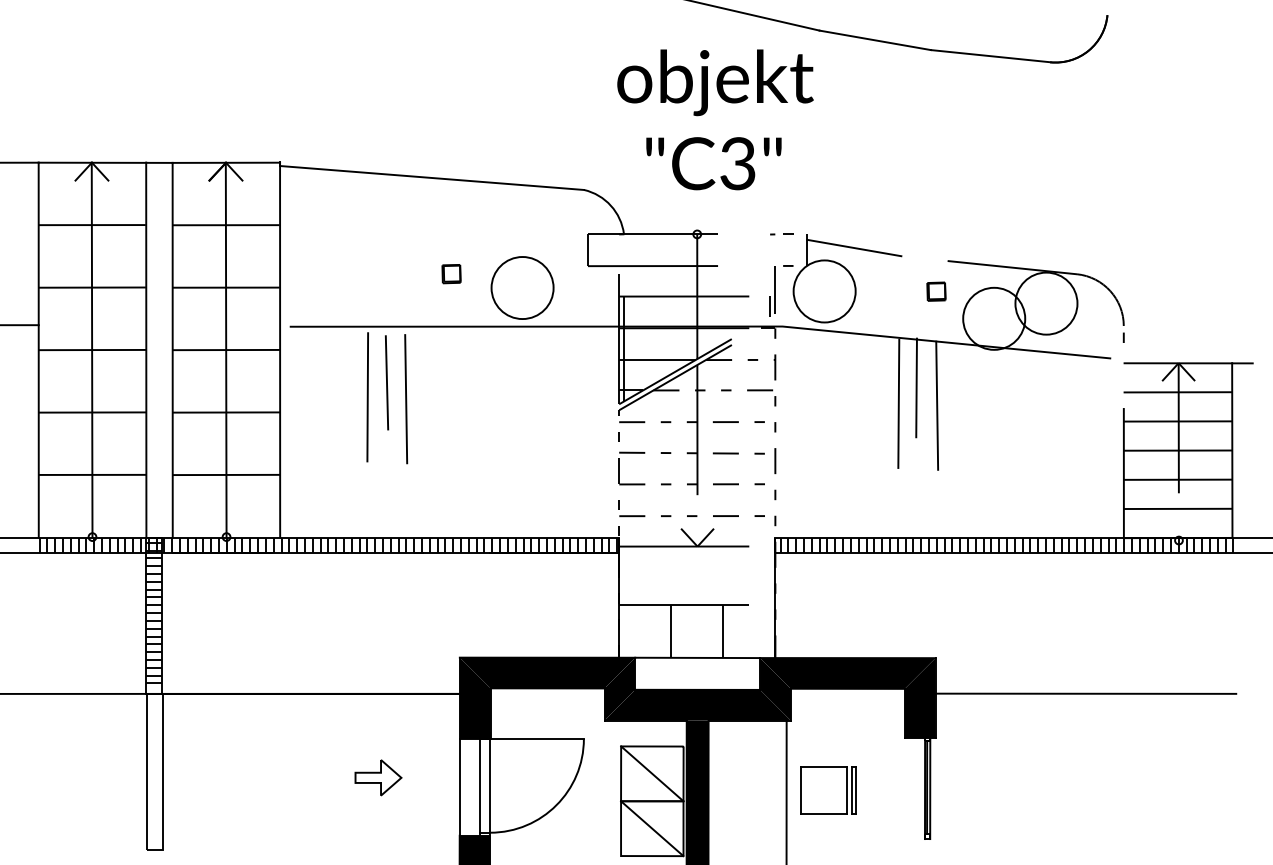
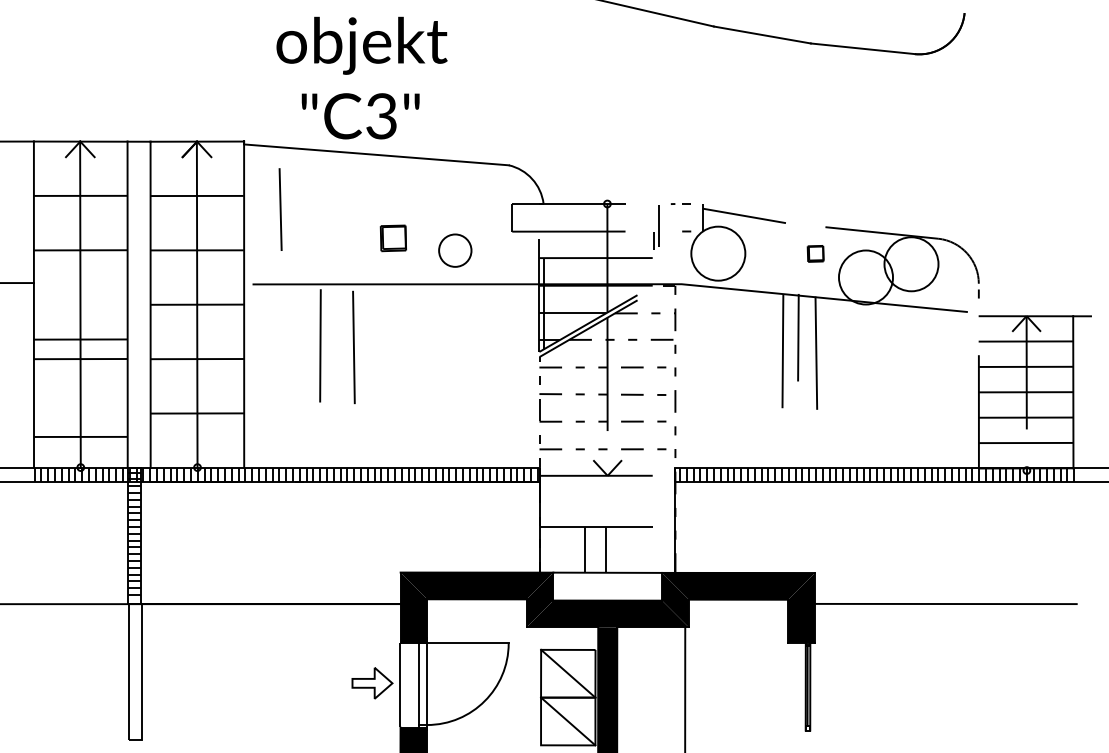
text: (715, 119) -> (362, 77), moved
part: (451, 274) -> (393, 238), size x1.6
circle: (522, 288) -> (455, 251), size x0.6
part: (772, 291) -> (656, 227), moved
line: (92, 349) -> (80, 339), moved
line: (387, 382) -> (281, 209), moved
line: (92, 474) -> (80, 436), moved
line: (723, 631) -> (605, 549), moved
part: (378, 777) -> (372, 683), moved
part: (828, 790) -> (721, 688), removed

